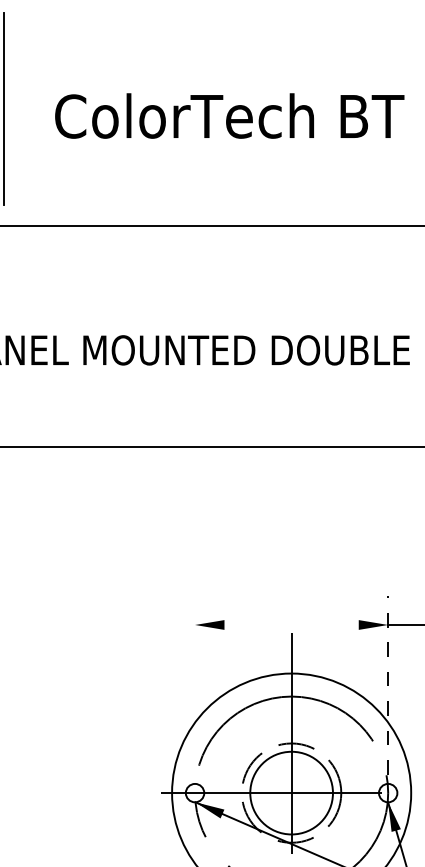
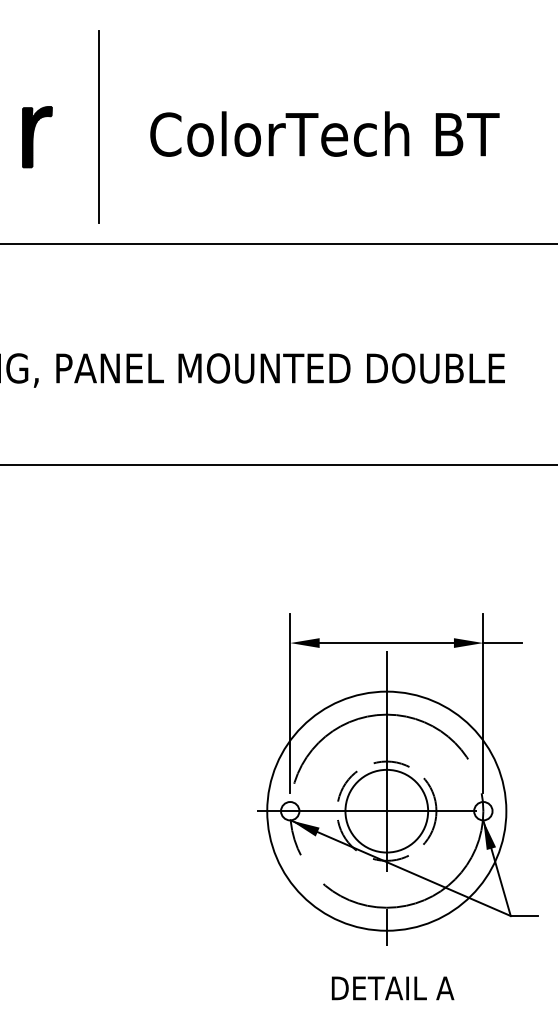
line: (291, 625) -> (386, 643), added
line: (195, 684) -> (290, 702), added
line: (388, 685) -> (483, 703), dashed -> solid

